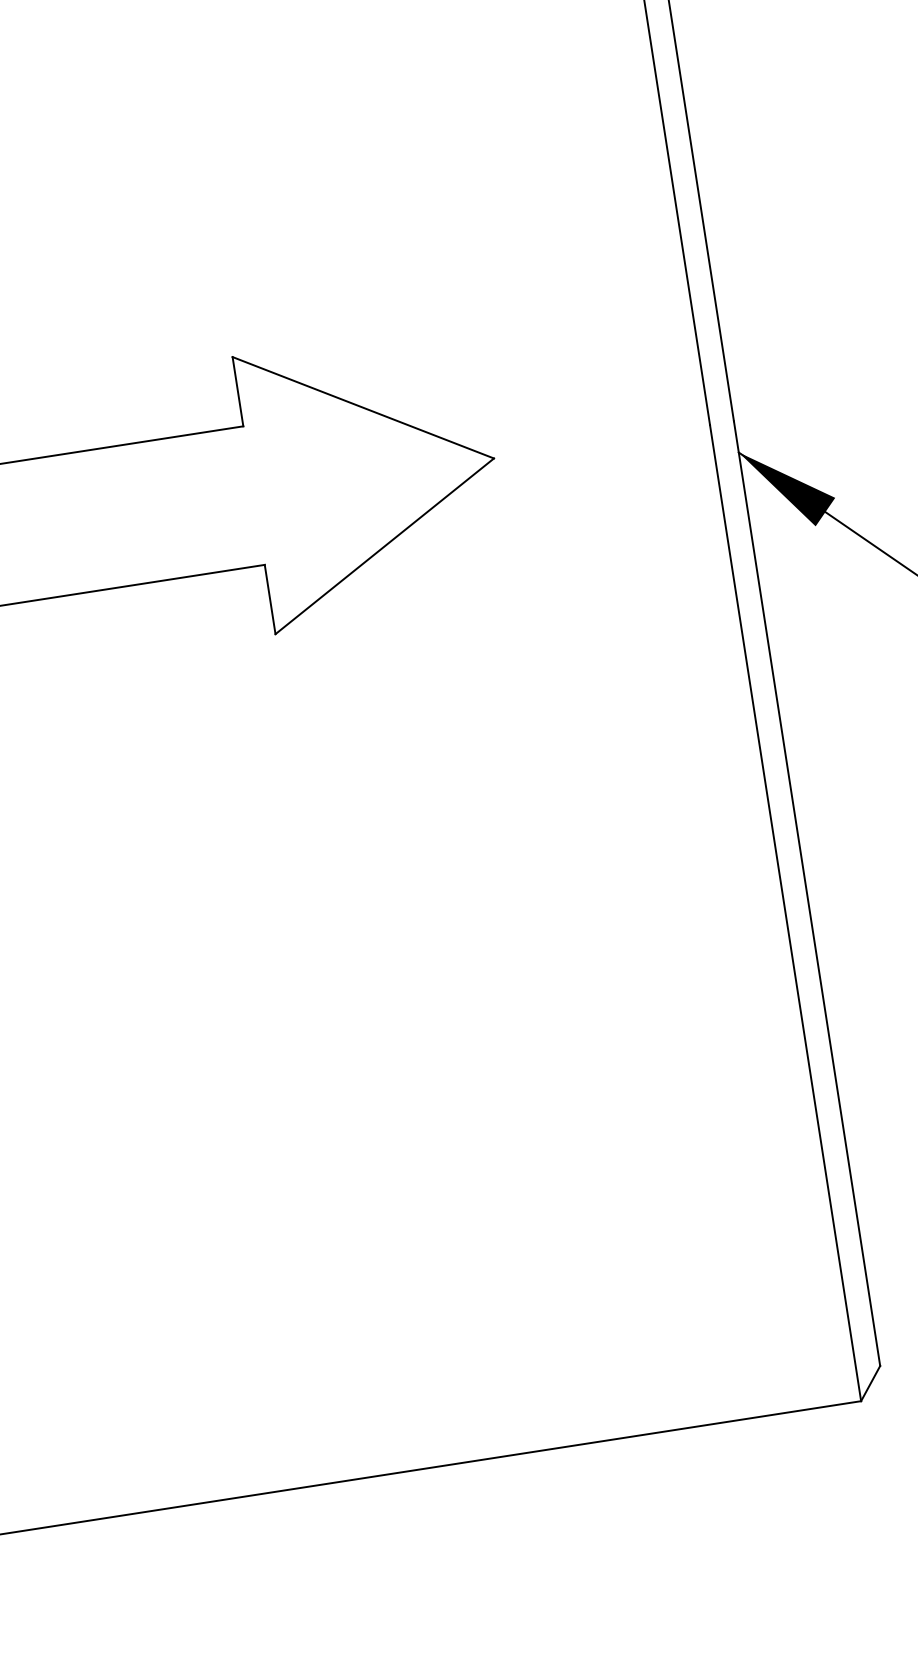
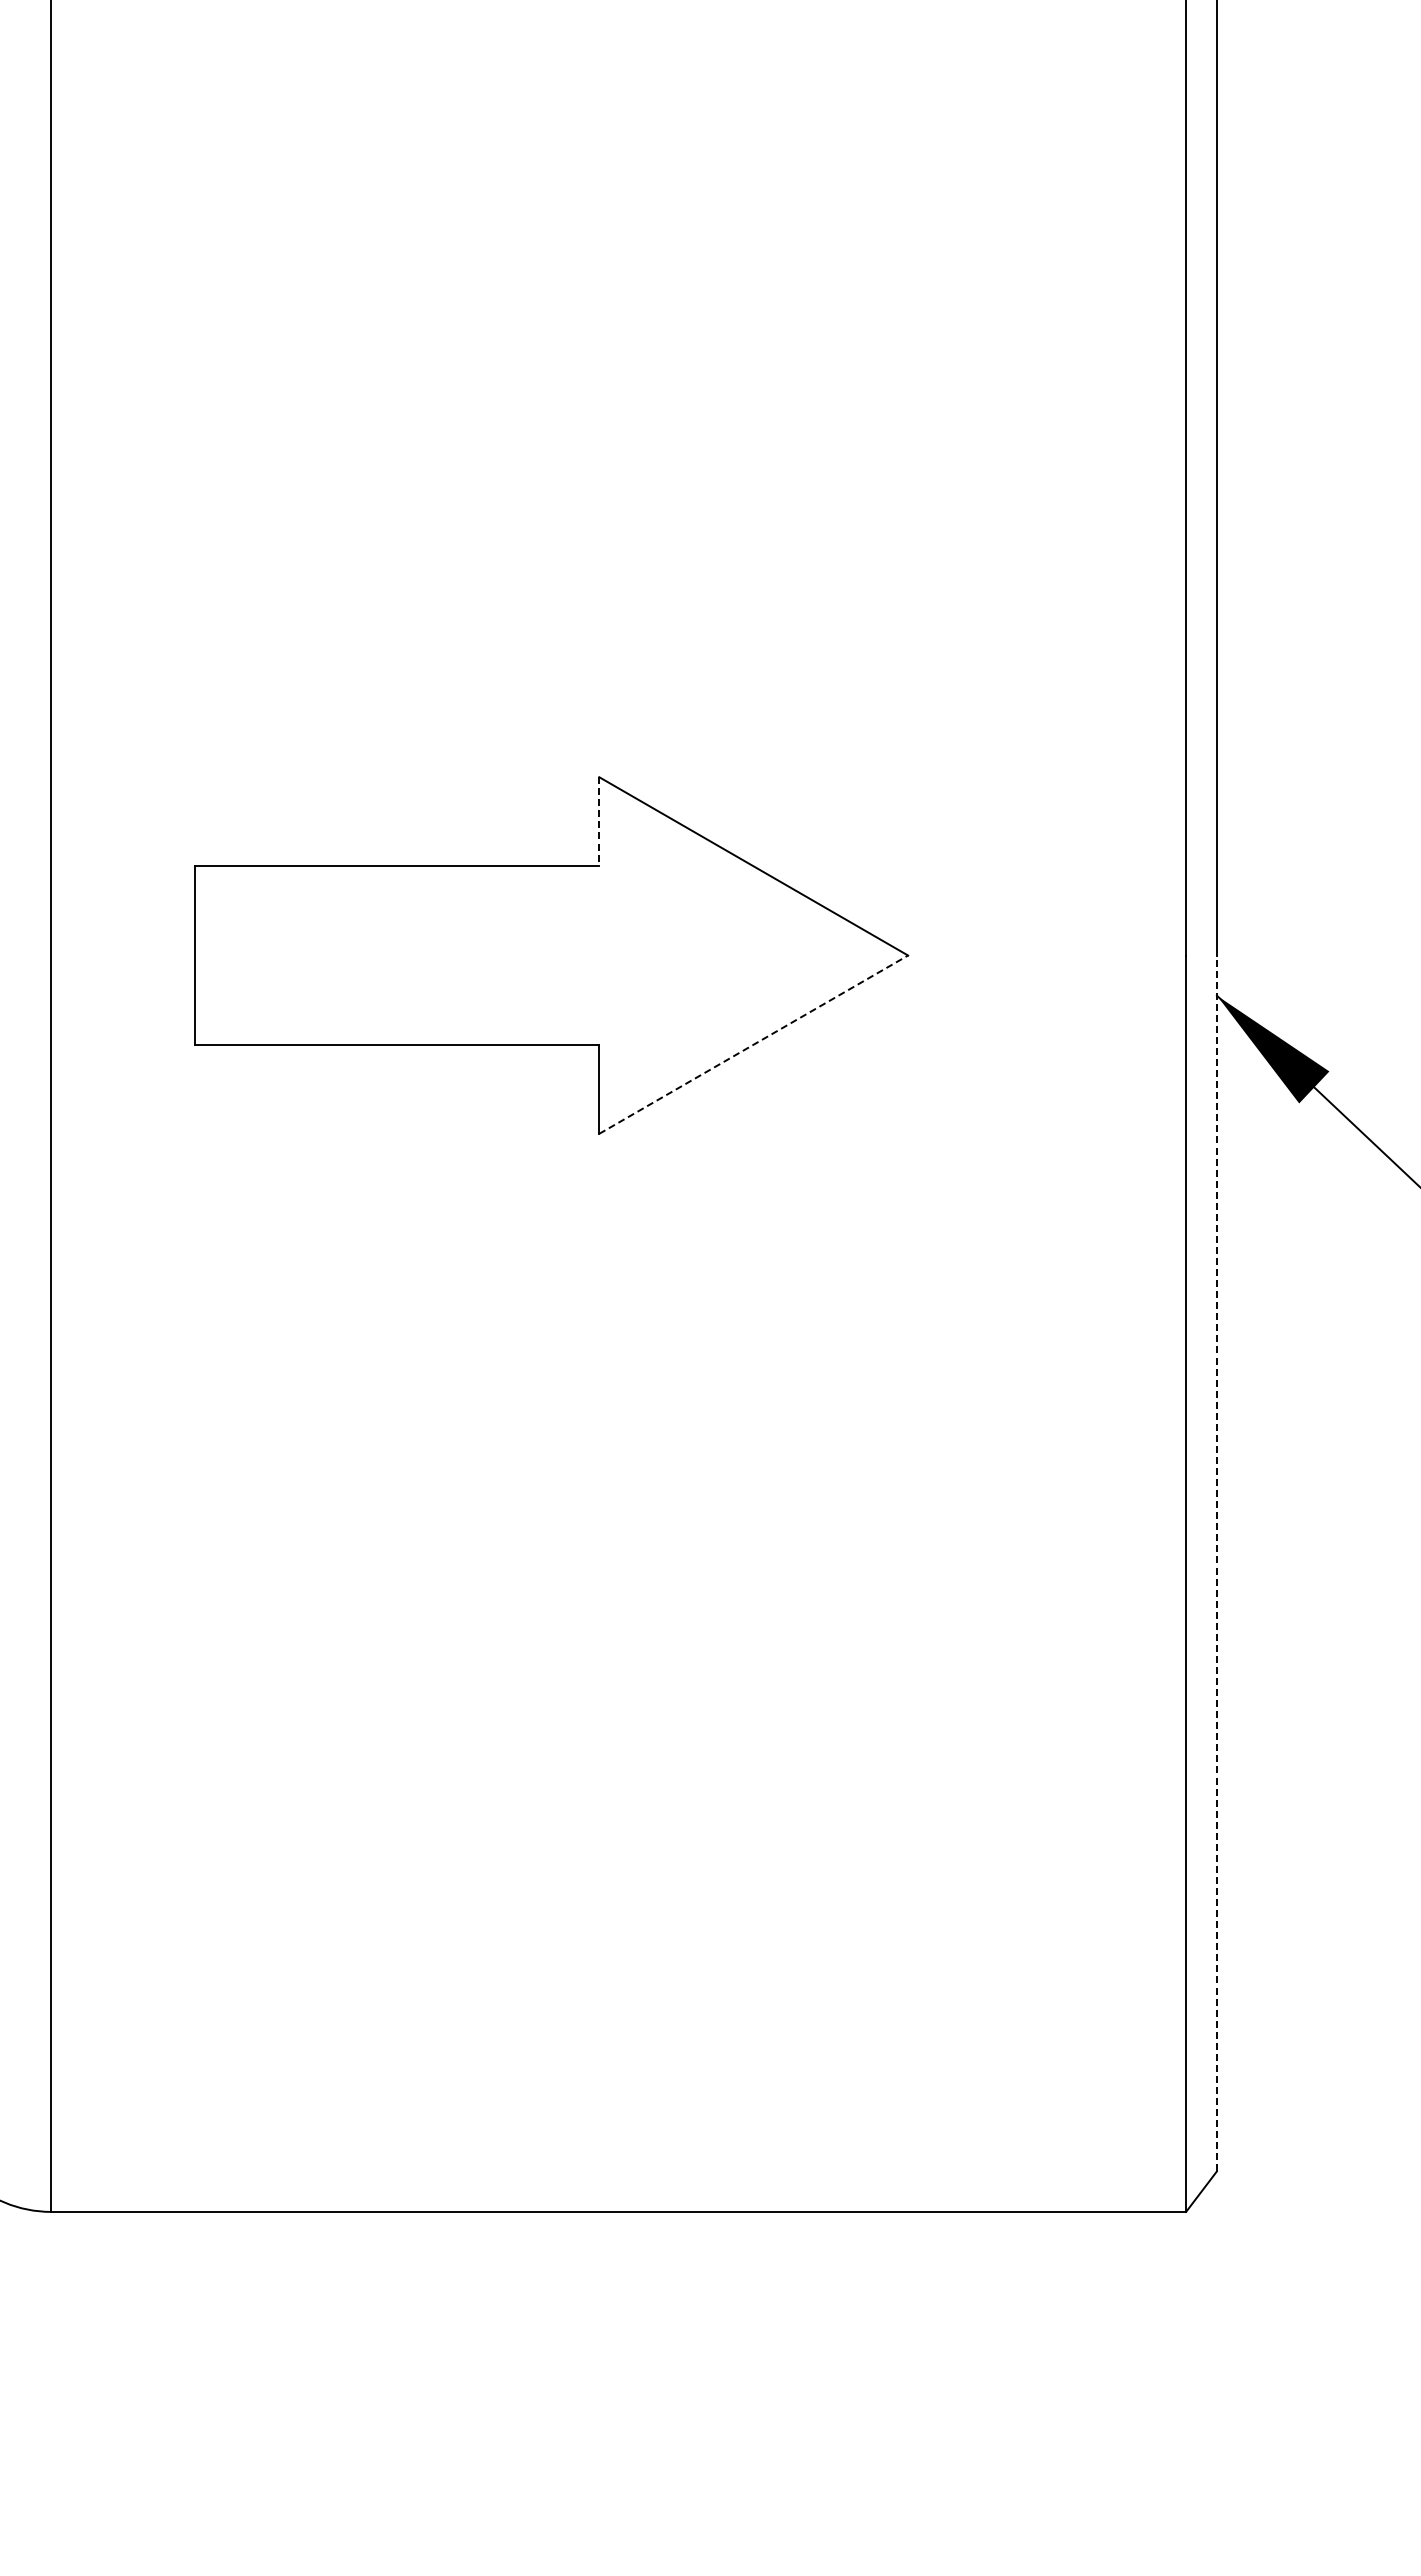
line: (238, 391) -> (599, 821), solid -> dashed
line: (385, 546) -> (754, 1044), solid -> dashed
line: (806, 893) -> (1216, 1563), solid -> dashed

